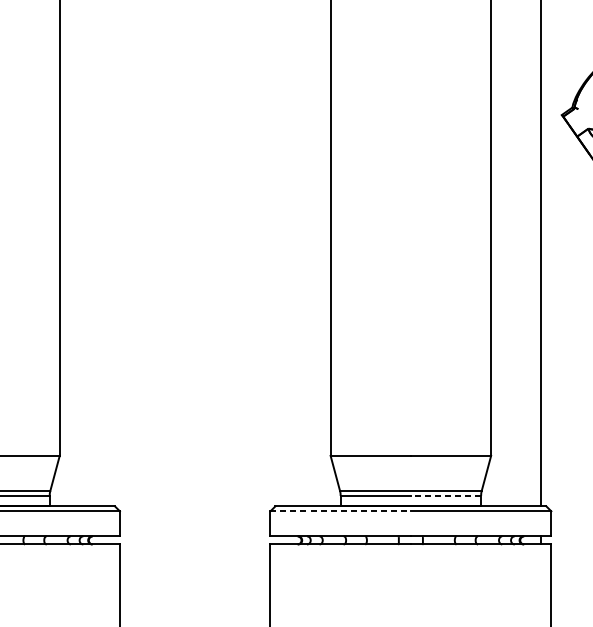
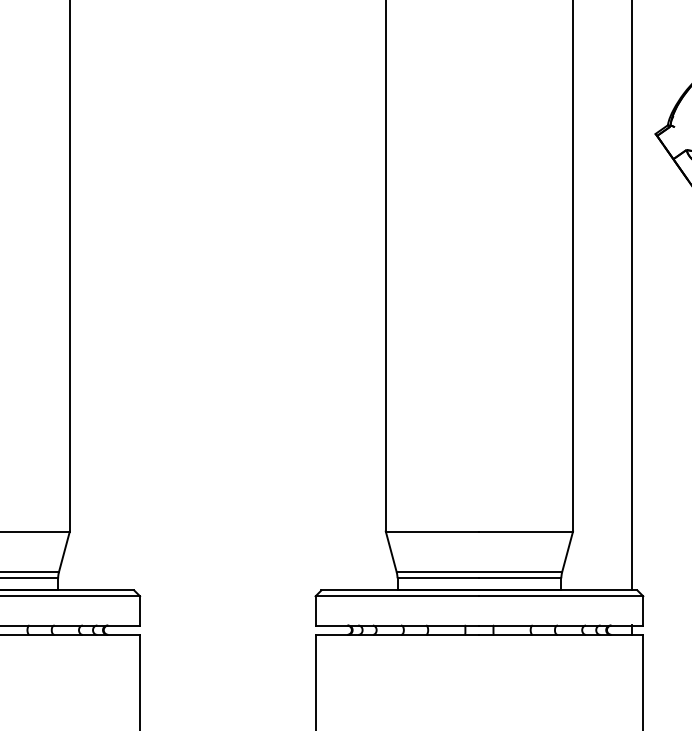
line: (446, 496) -> (520, 578), dashed -> solid
line: (340, 511) -> (397, 596), dashed -> solid

